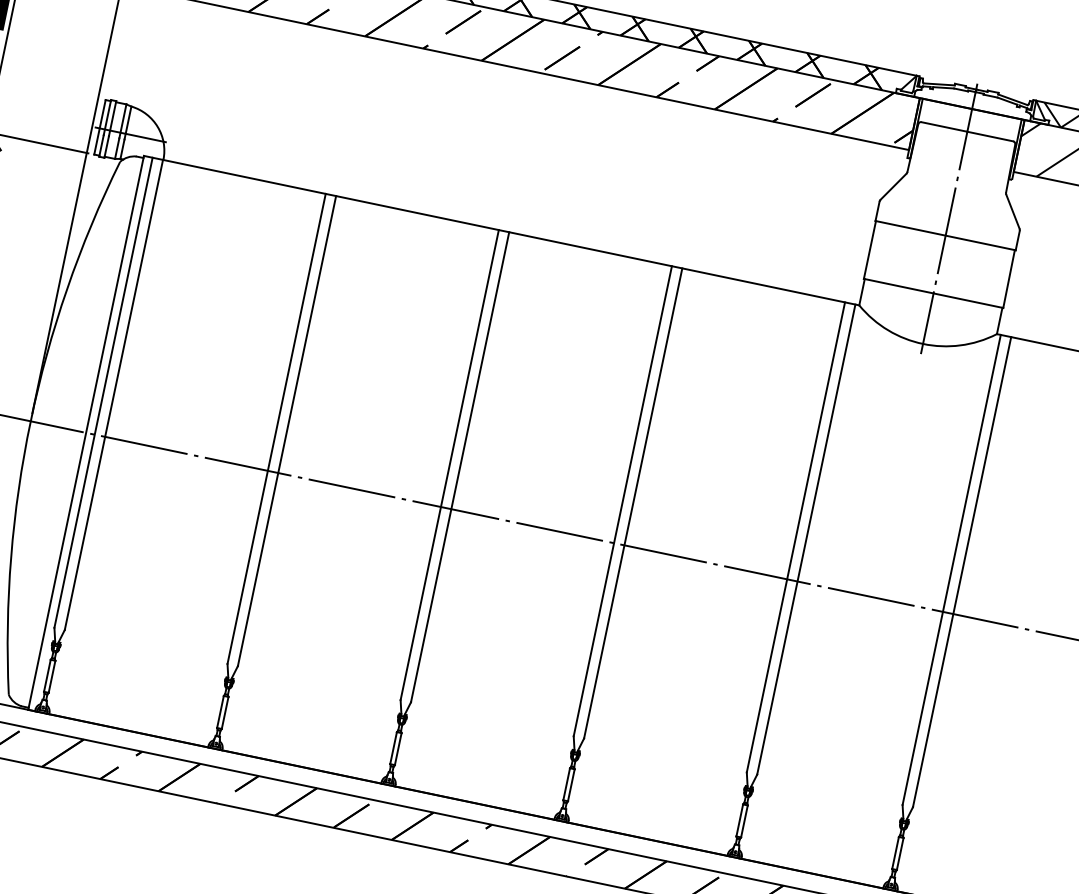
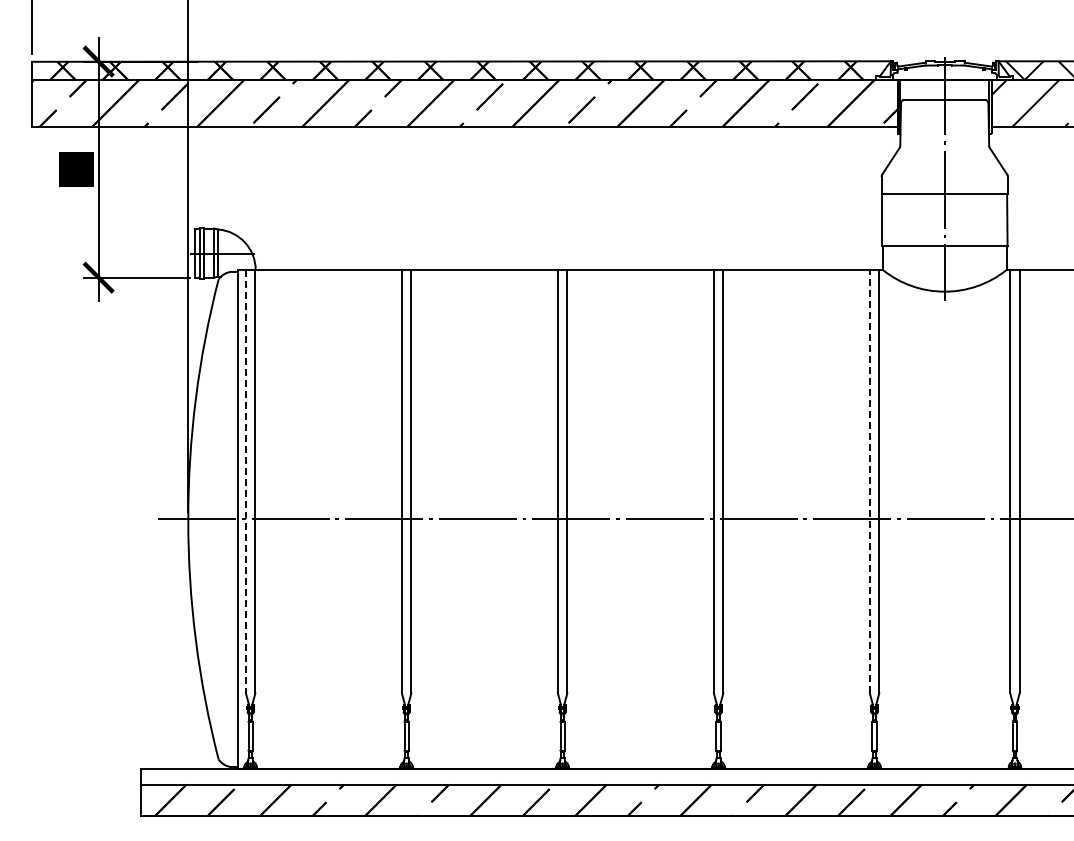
line: (103, 392) -> (245, 481), solid -> dashed
line: (795, 537) -> (869, 481), solid -> dashed

